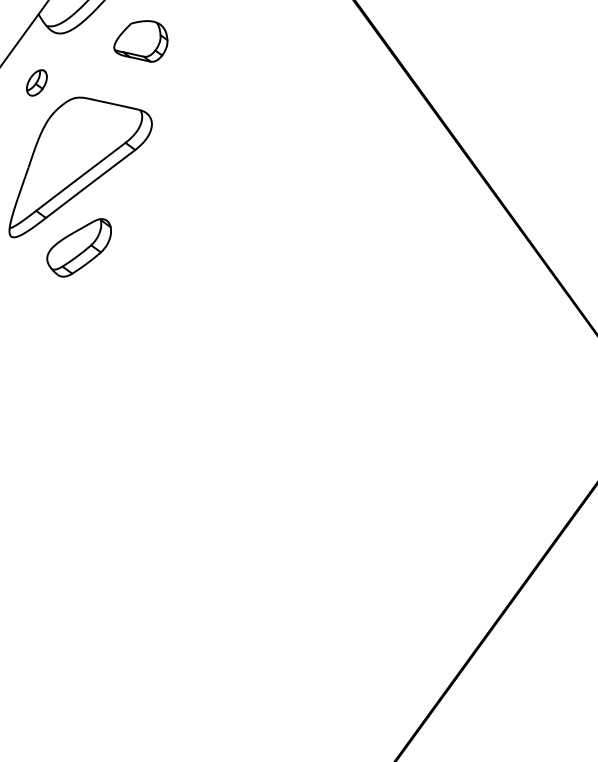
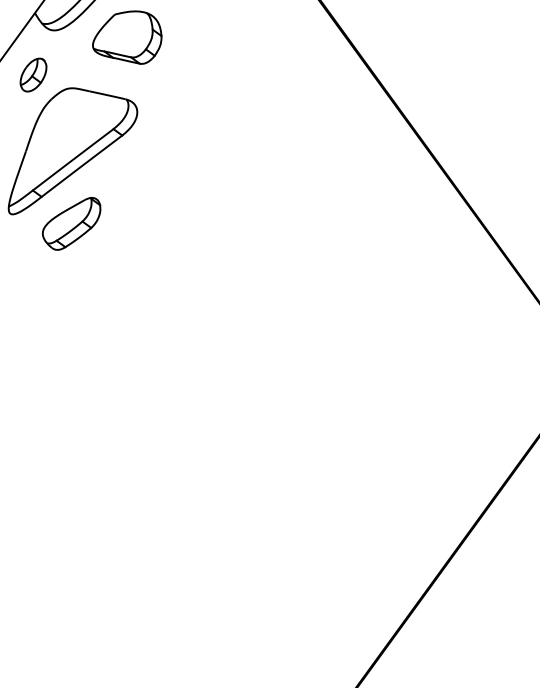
part: (141, 41) -> (127, 37), size x1.43
part: (36, 82) -> (33, 74), size x1.43

